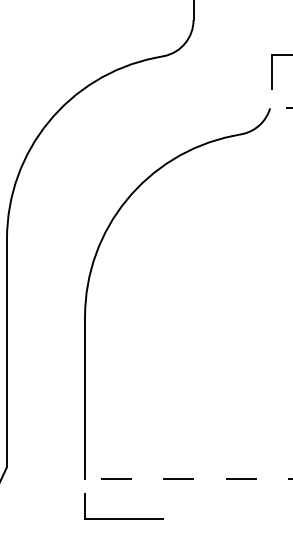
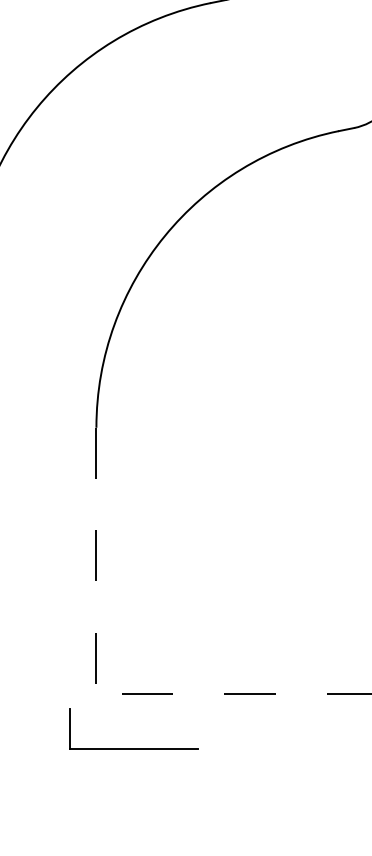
line: (85, 398) -> (97, 561), solid -> dashed
part: (123, 518) -> (133, 748), moved

